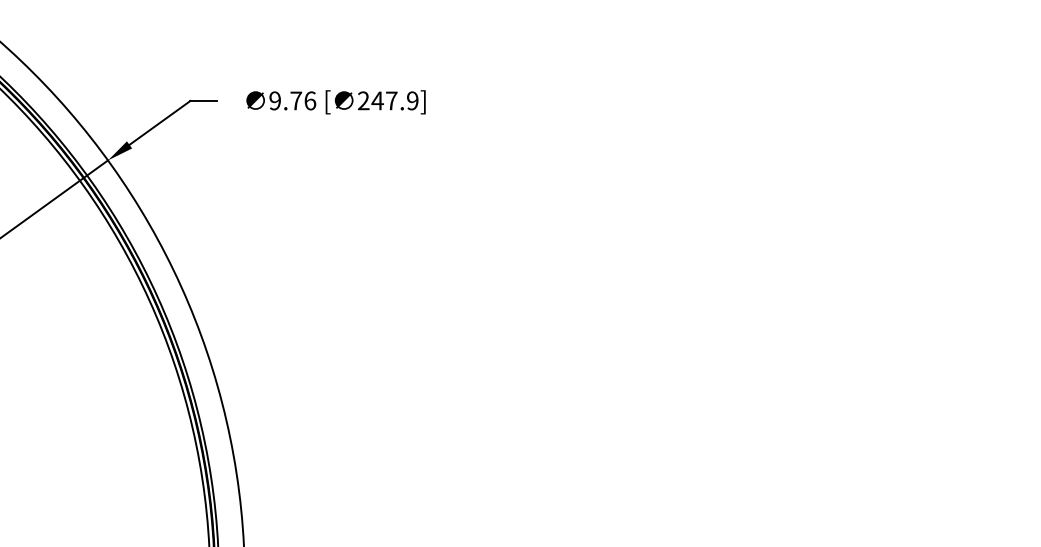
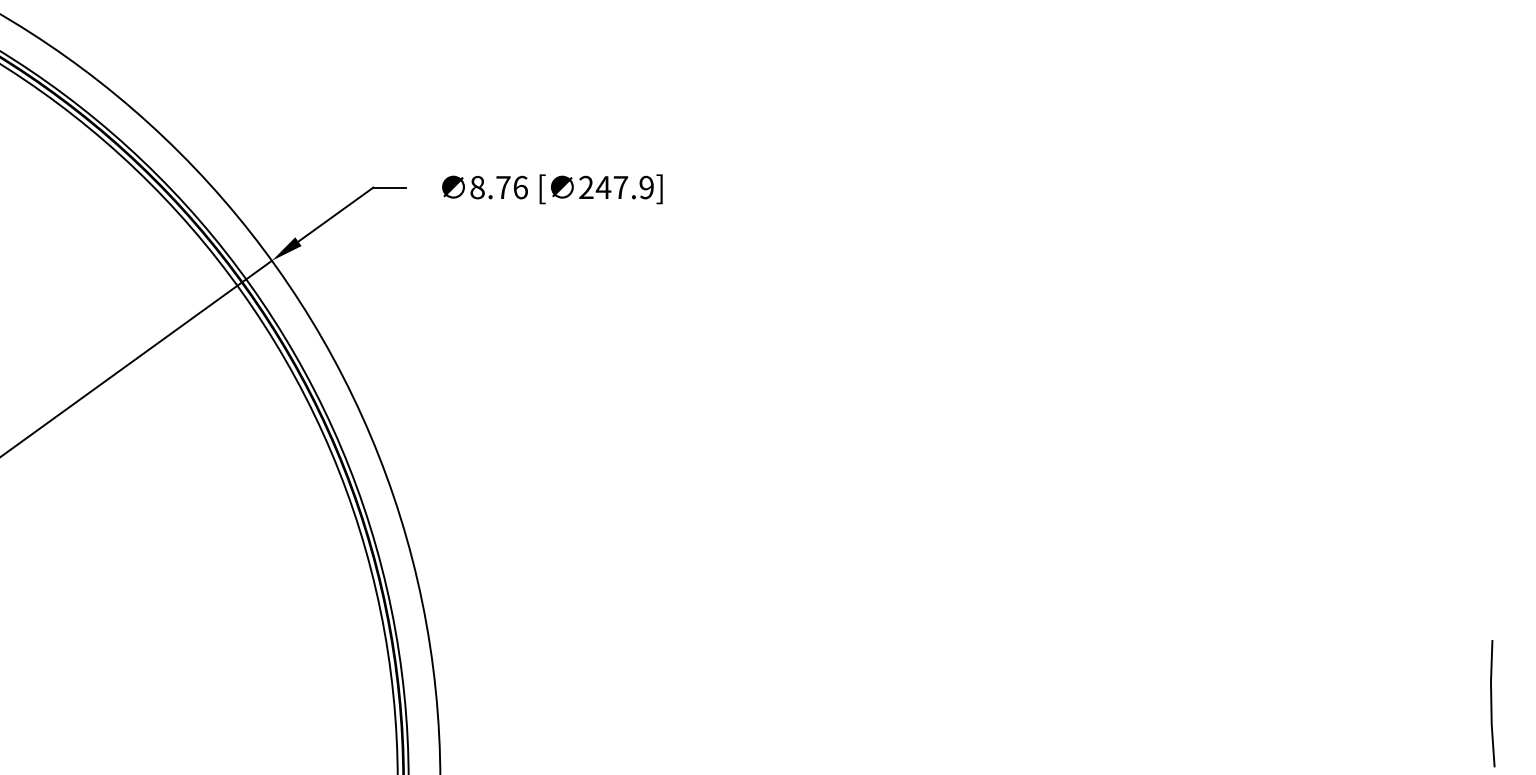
text: (275, 100) -> (477, 187), 9.76 -> 8.76

